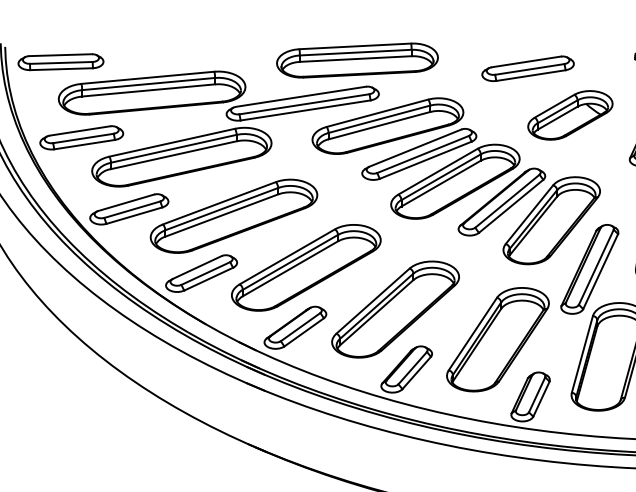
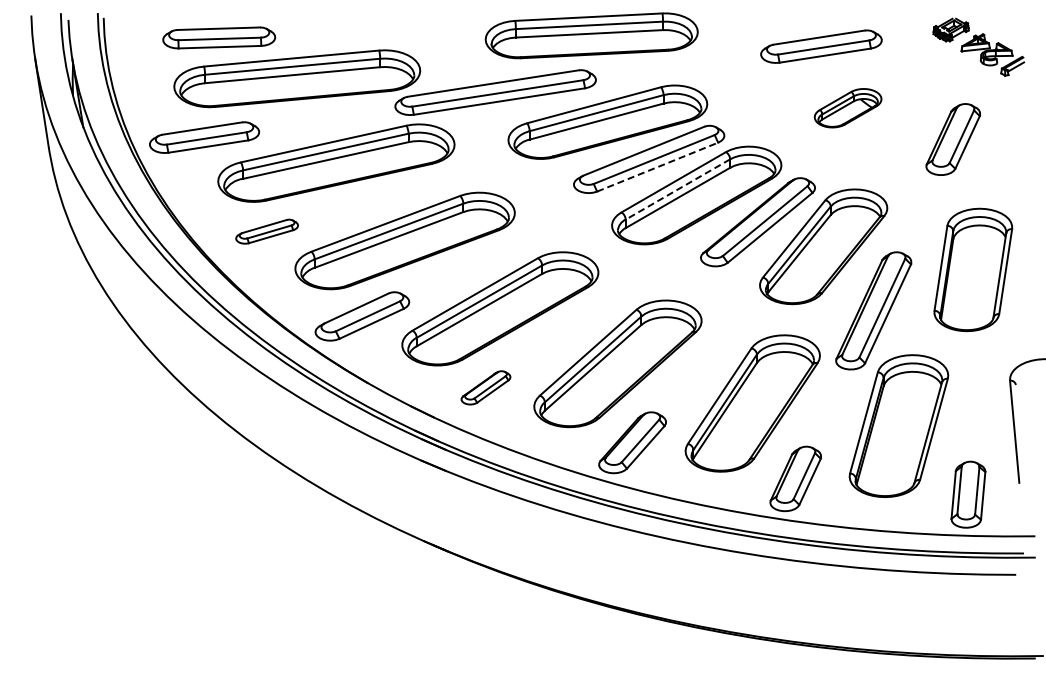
part: (357, 60) -> (591, 35), moved
part: (61, 61) -> (219, 37), moved
part: (528, 68) -> (821, 46), moved
part: (569, 115) -> (847, 108), size x0.6
line: (426, 159) -> (658, 166), solid -> dashed
line: (440, 177) -> (677, 189), solid -> dashed
part: (128, 209) -> (266, 231), size x0.6
part: (295, 327) -> (485, 387), size x0.6

